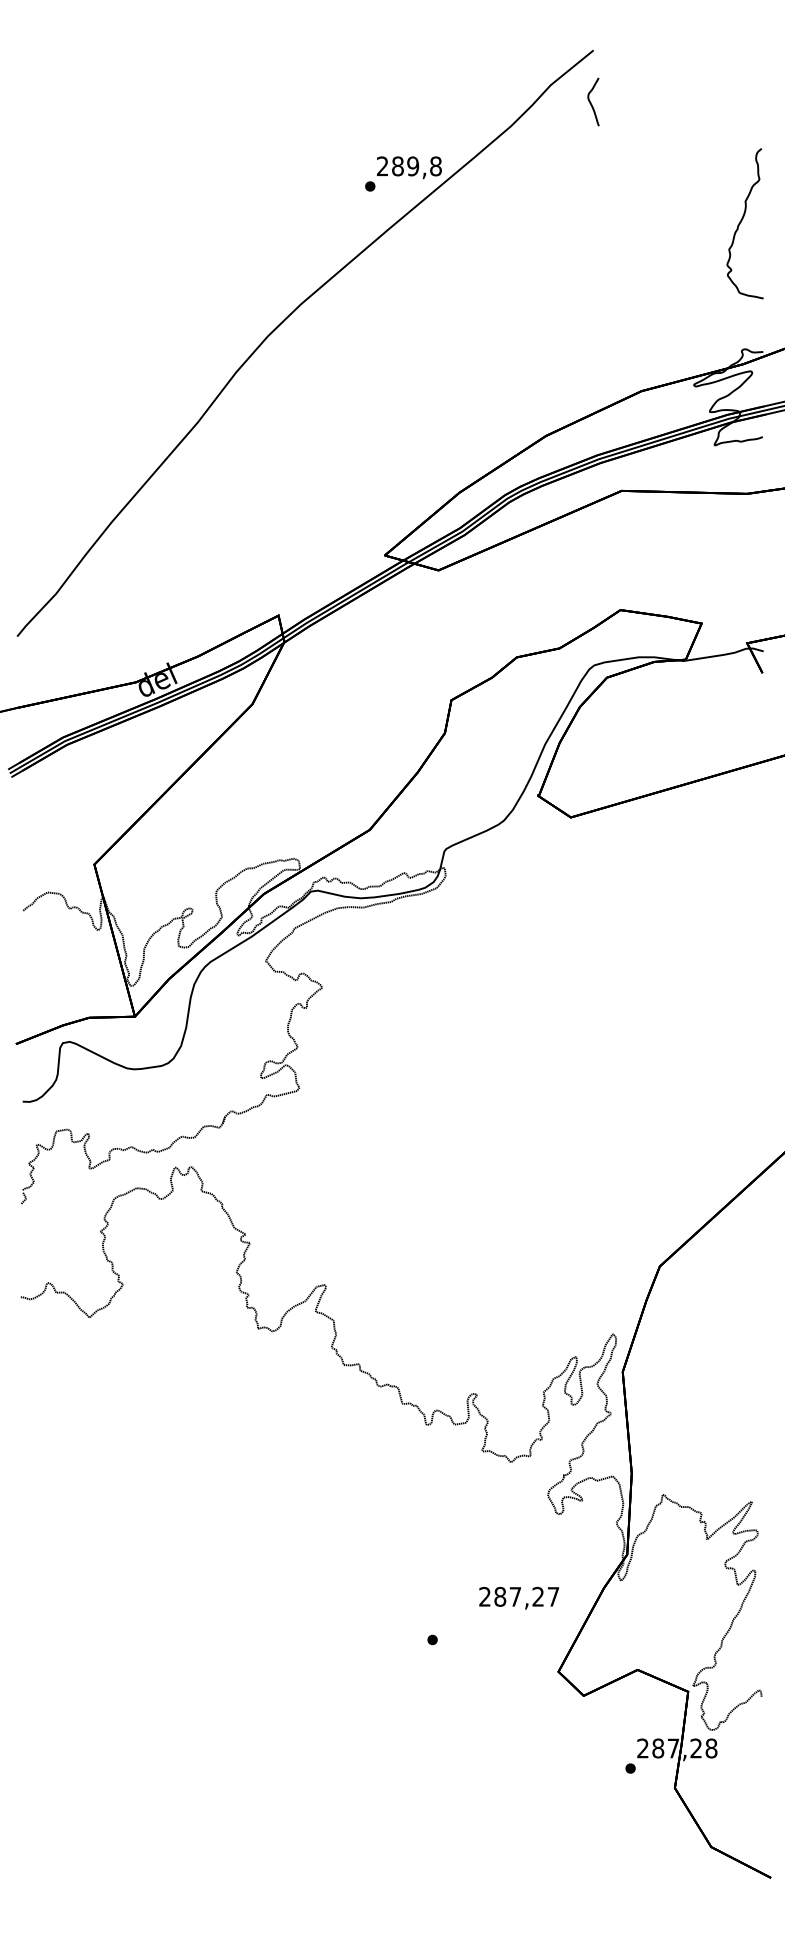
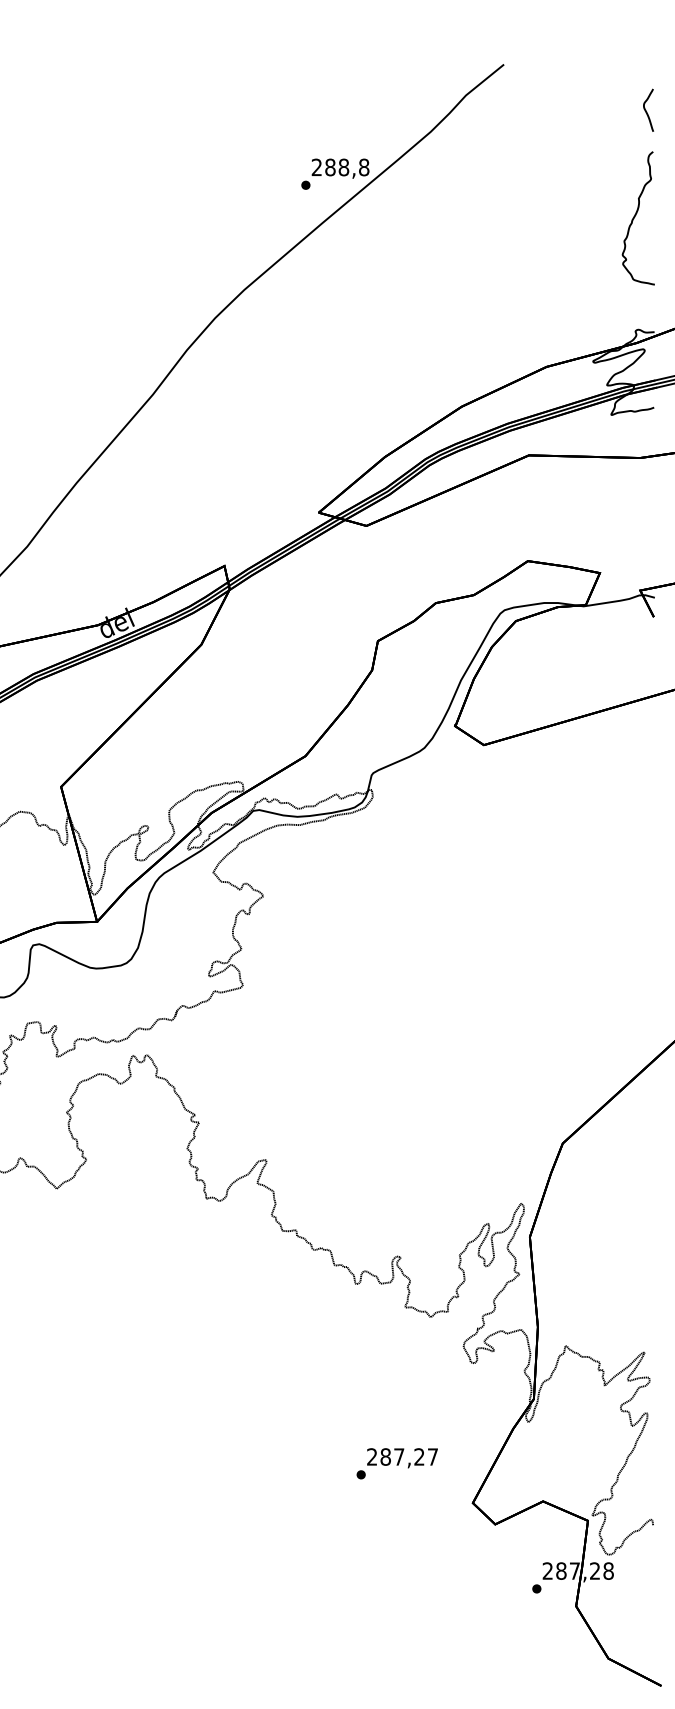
curve: (591, 102) -> (646, 110), moved
text: (413, 166) -> (344, 167), 289,8 -> 288,8
text: (519, 1597) -> (402, 1457), moved

